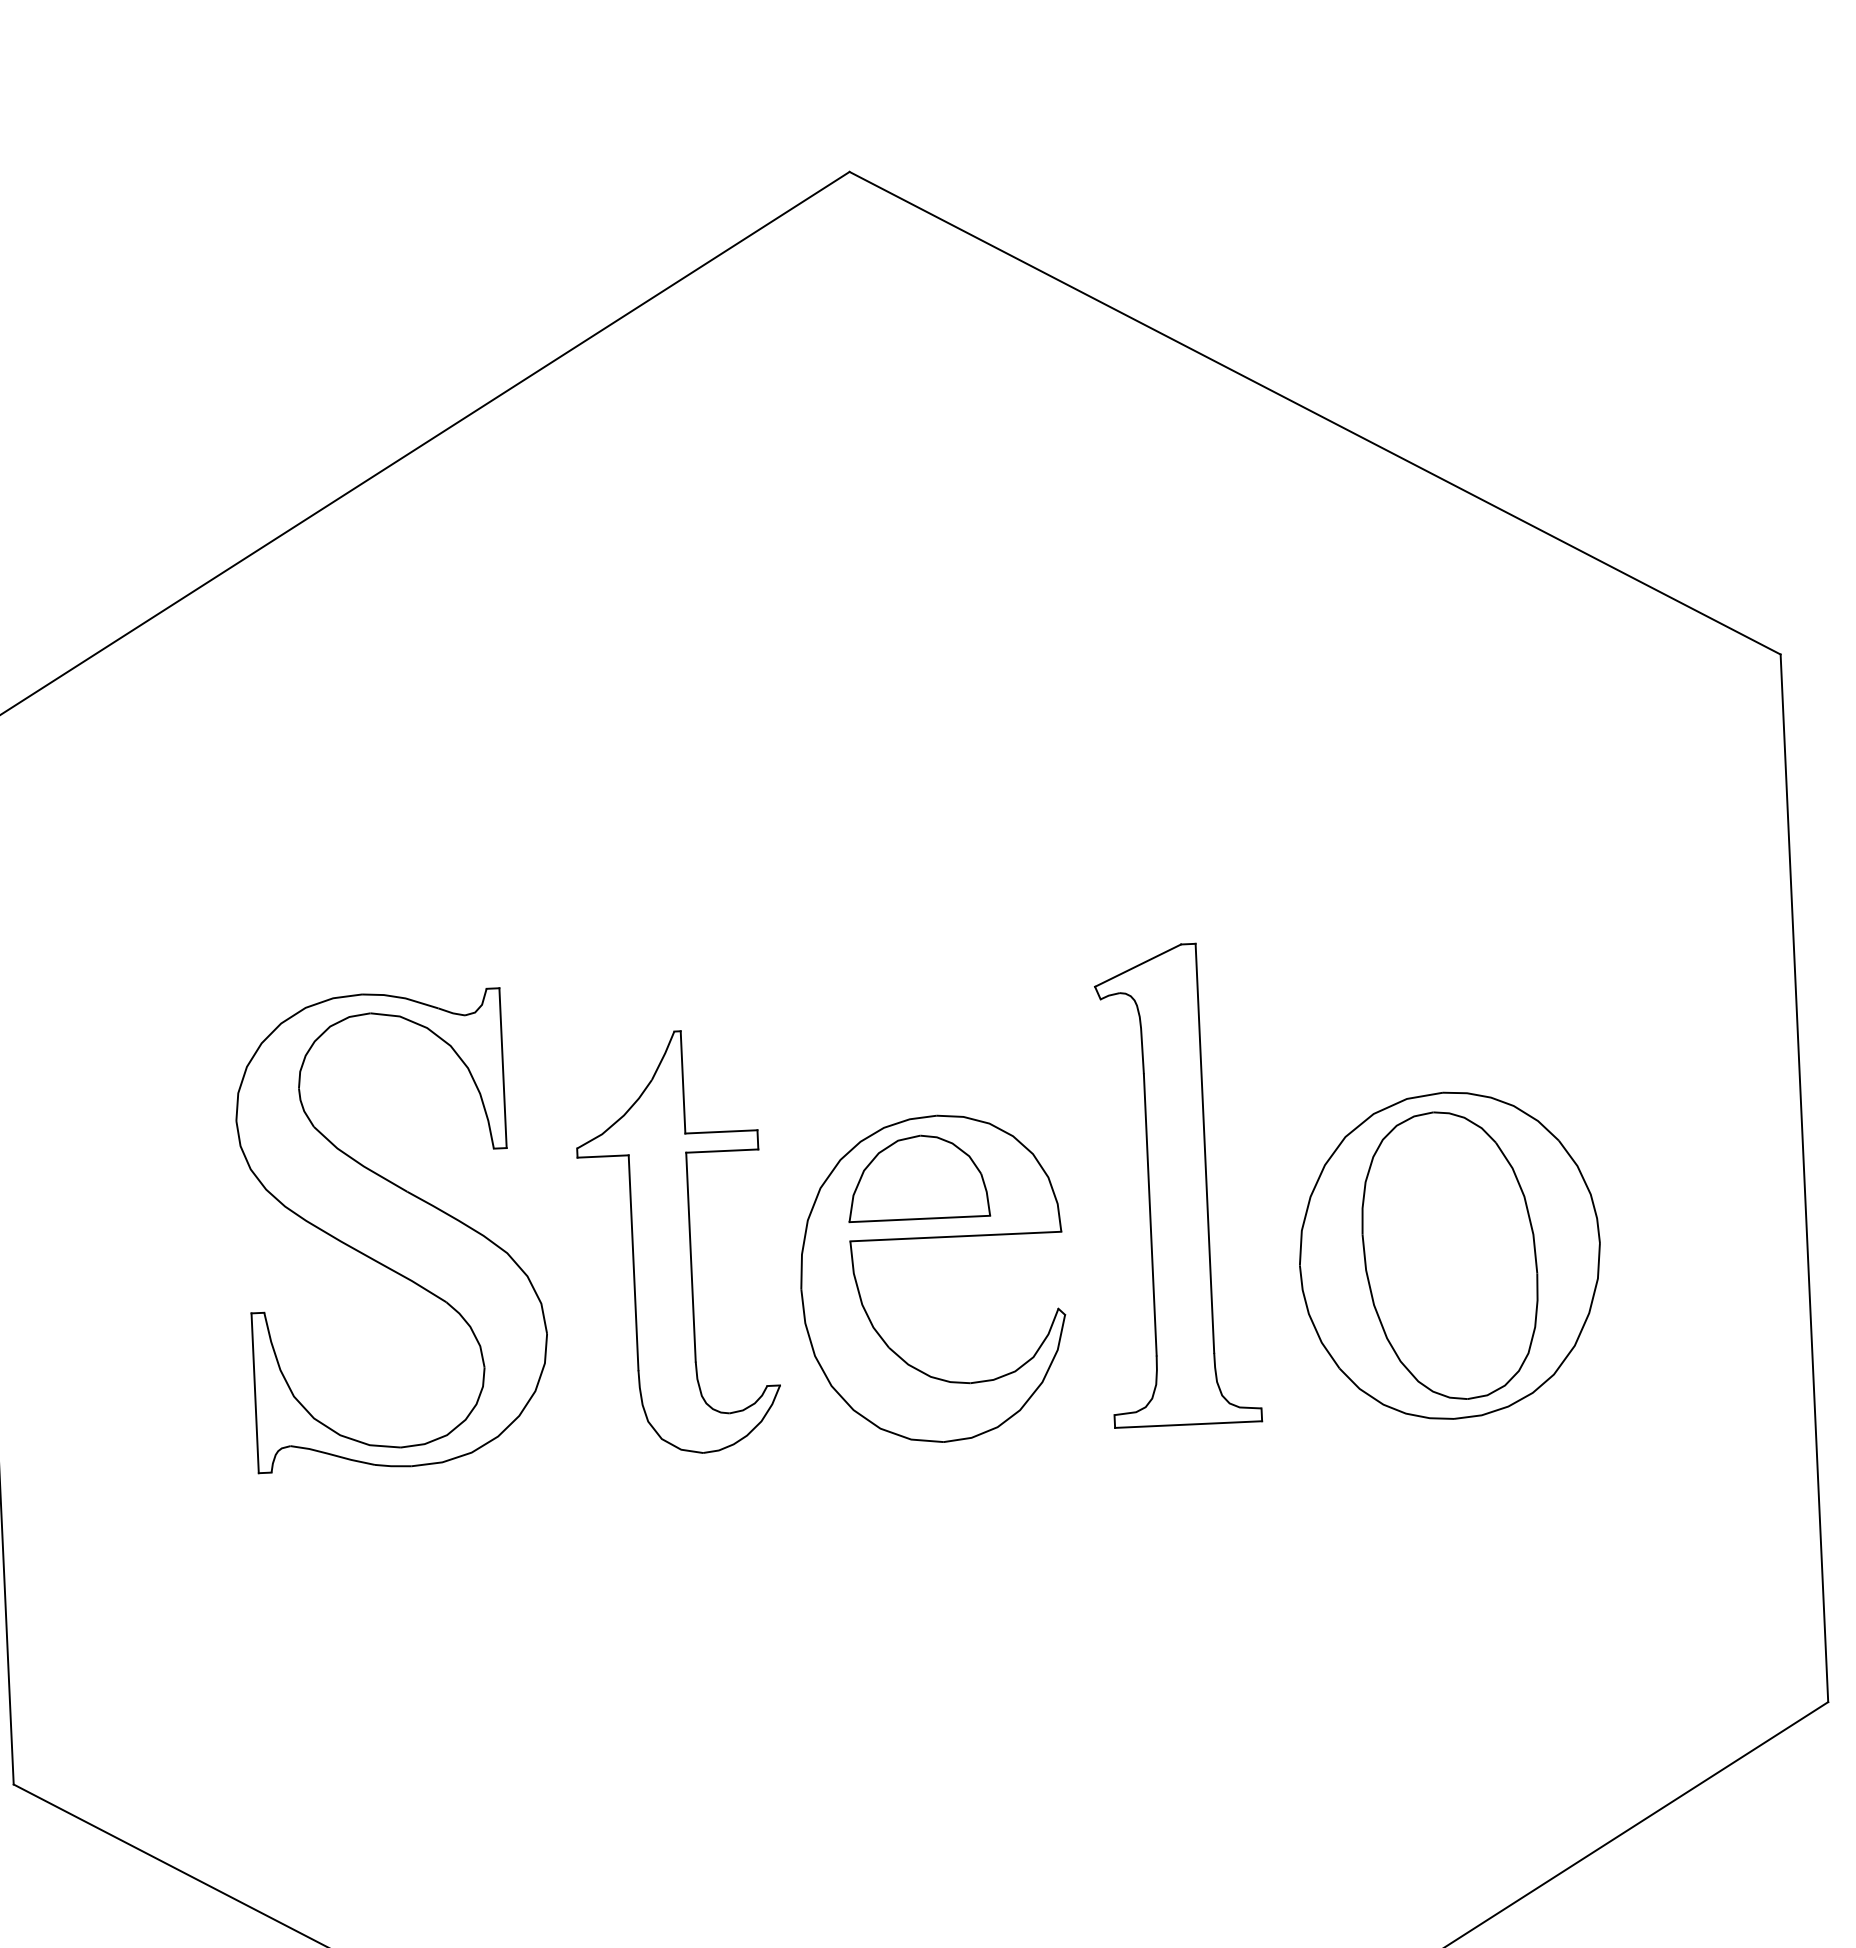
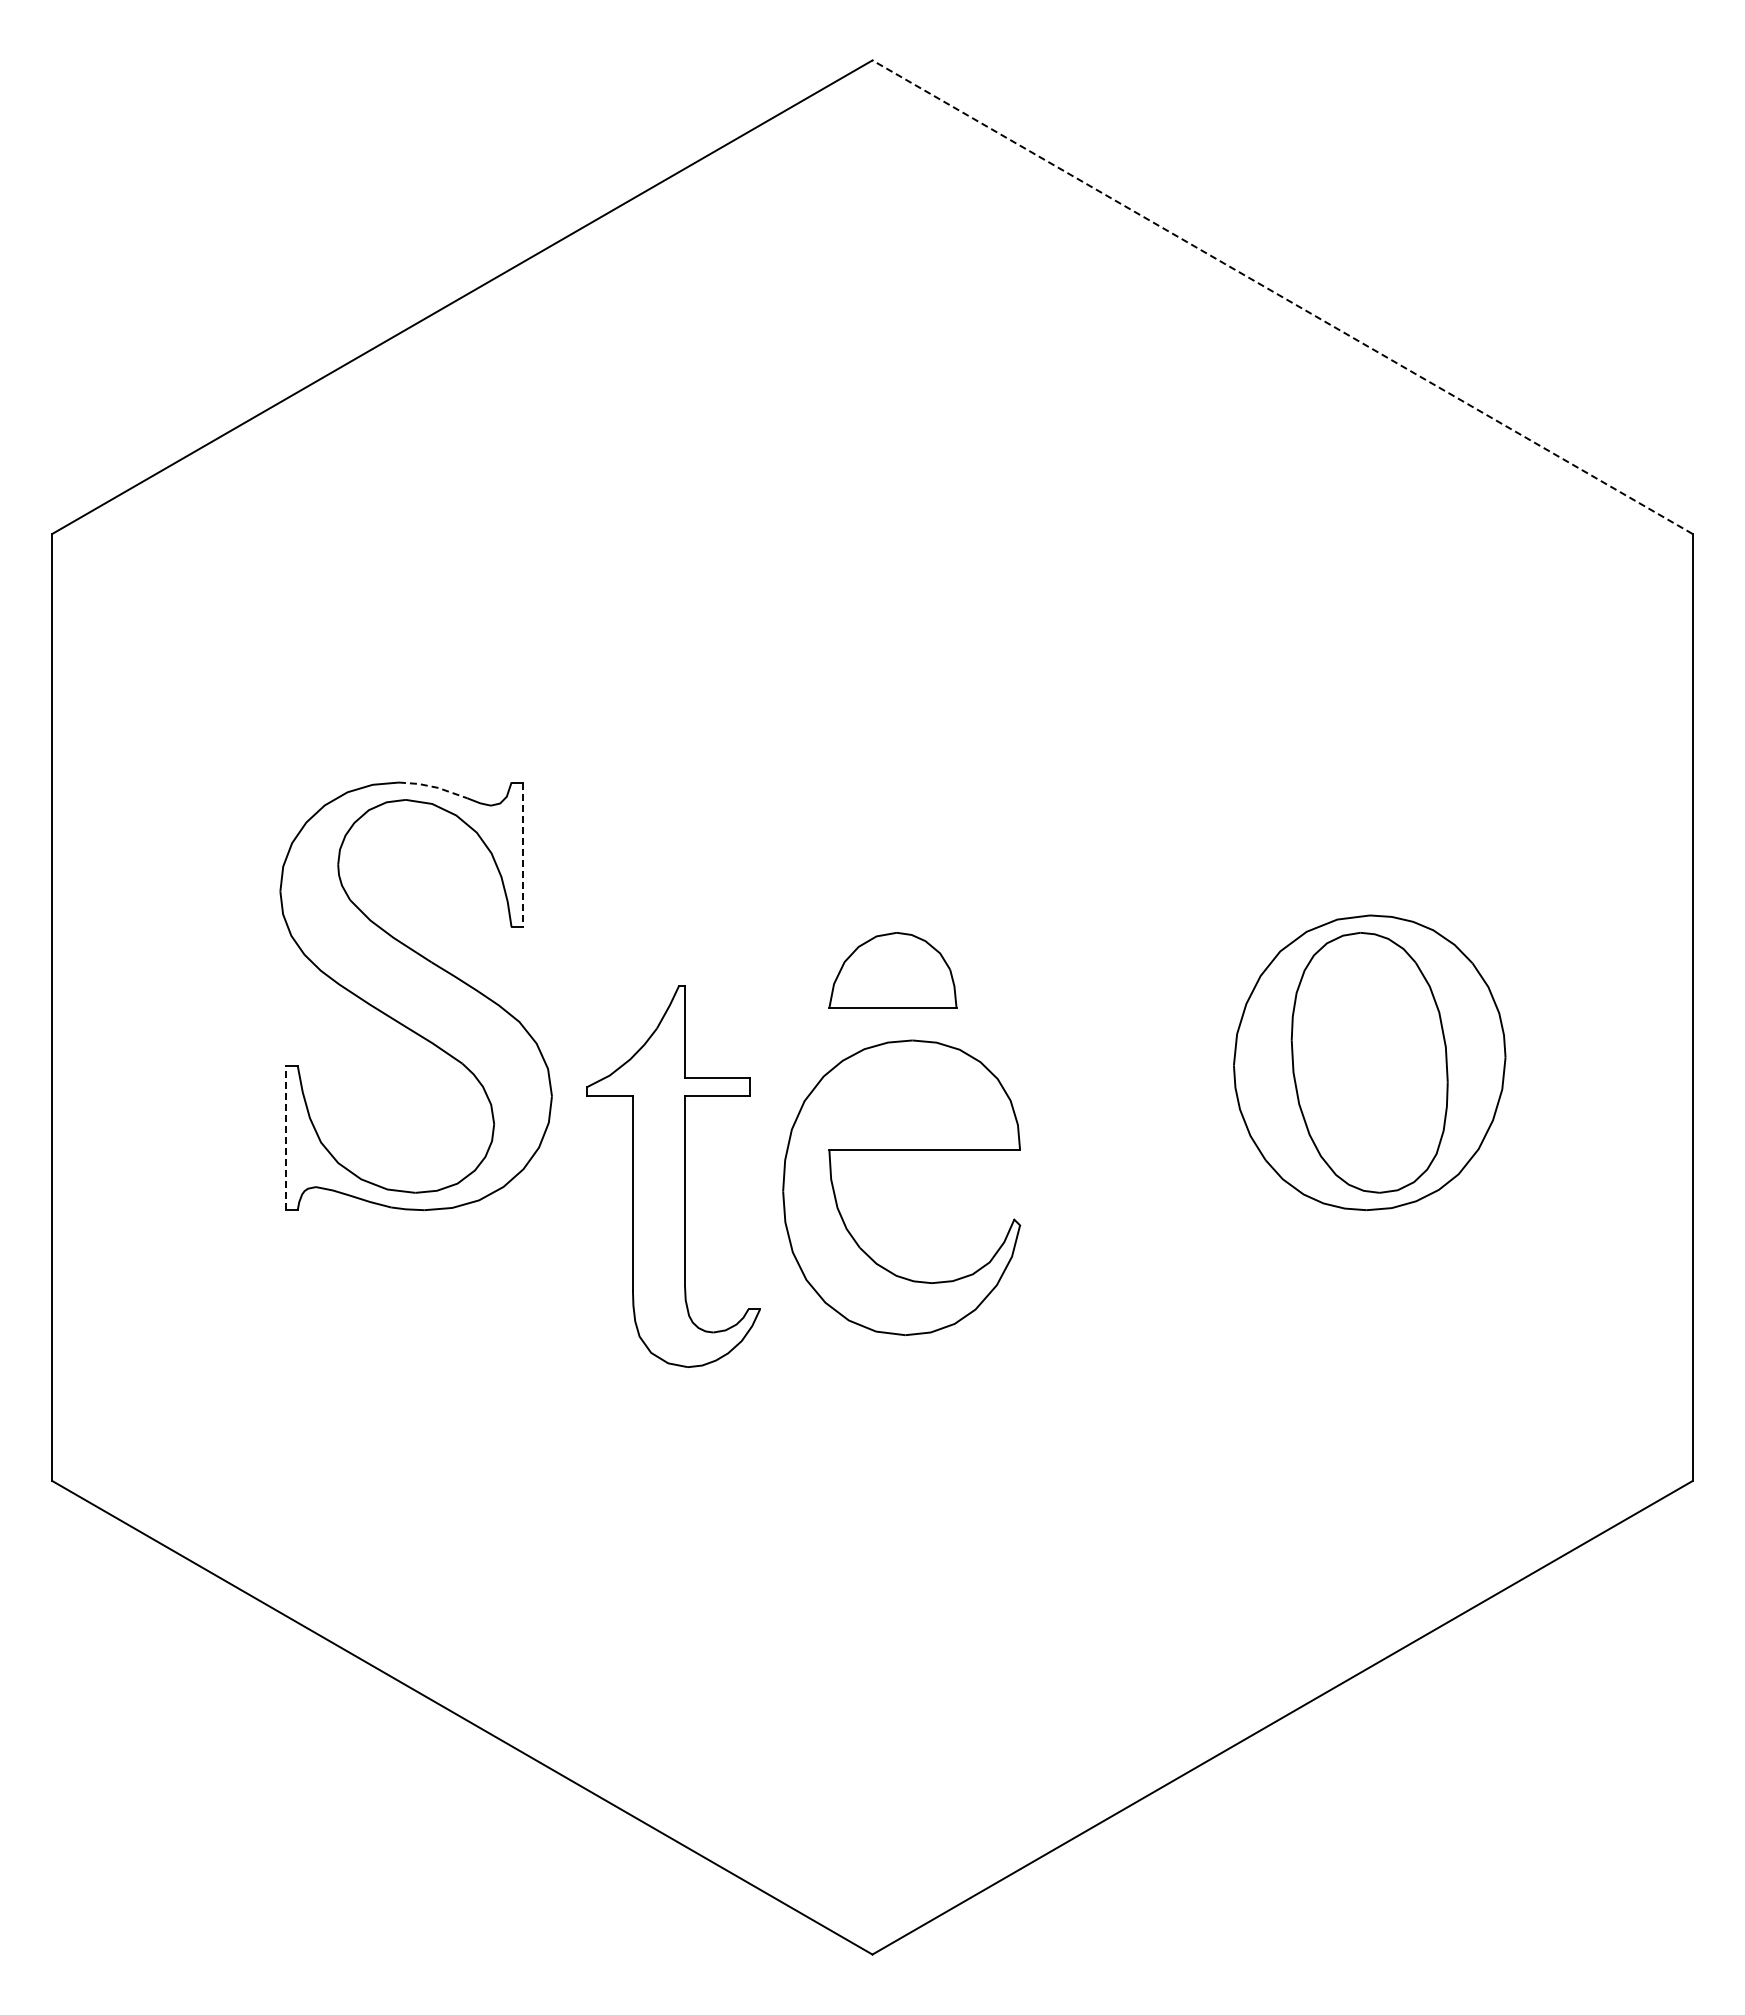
line: (1315, 413) -> (1282, 297), solid -> dashed
line: (401, 998) -> (434, 787), solid -> dashed
line: (503, 1068) -> (523, 855), solid -> dashed
part: (1177, 1184) -> (1126, 987), removed
part: (930, 1237) -> (901, 1150), moved
part: (677, 1242) -> (673, 1176), moved
line: (255, 1392) -> (286, 1137), solid -> dashed

